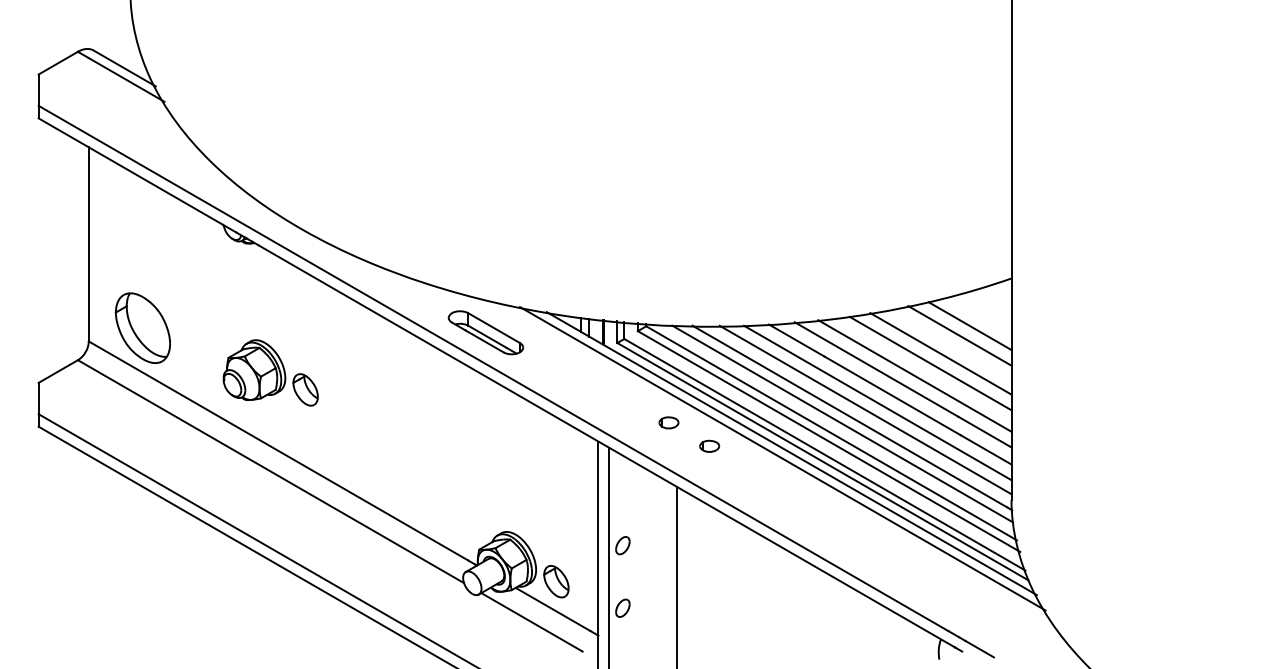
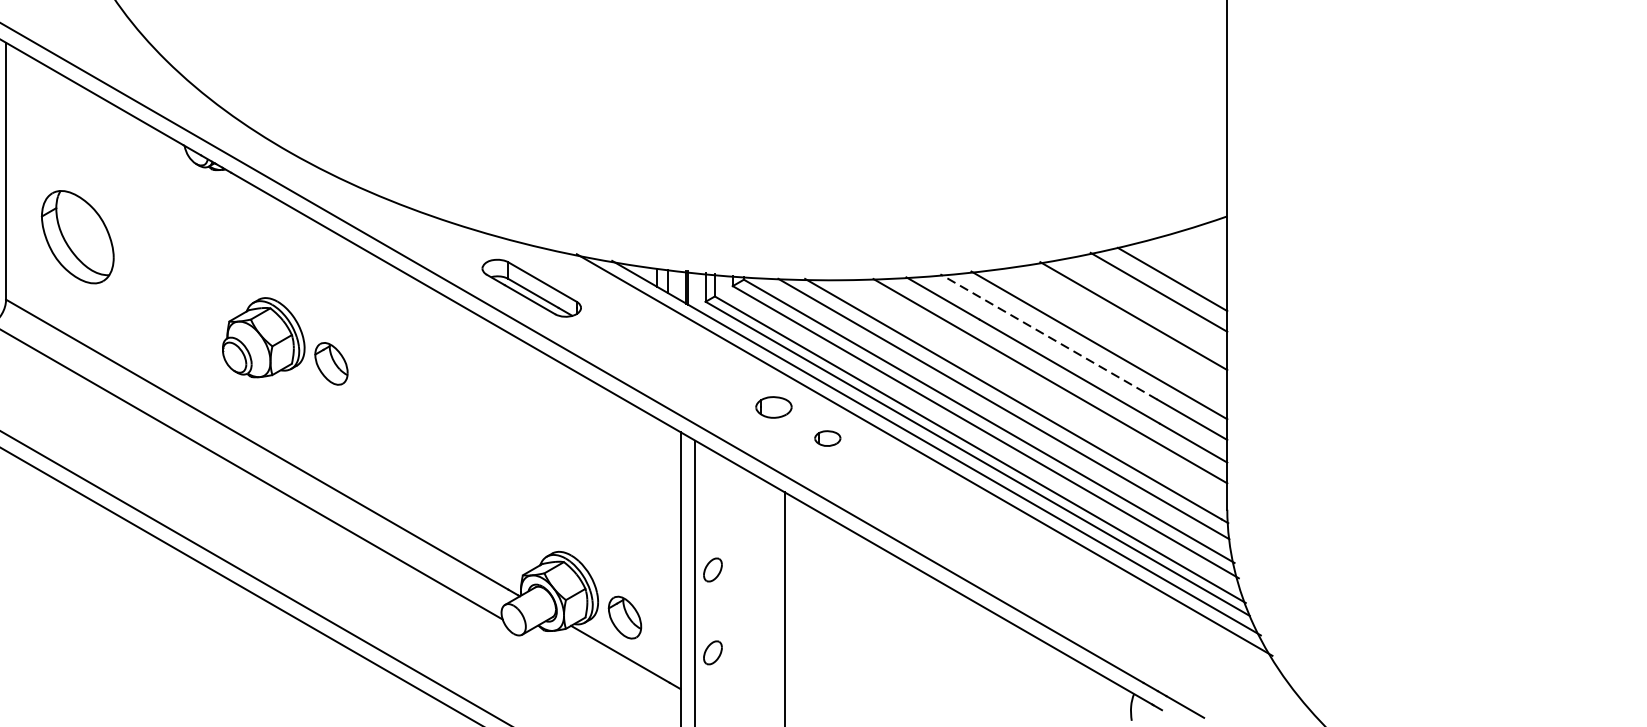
part: (142, 327) -> (77, 236), moved
line: (930, 363) -> (1120, 328), removed
line: (876, 369) -> (1048, 336), solid -> dashed
part: (270, 372) -> (284, 340), moved
line: (865, 409) -> (1034, 389), removed
part: (668, 422) -> (773, 406), size x1.4
line: (531, 622) -> (592, 671), removed

